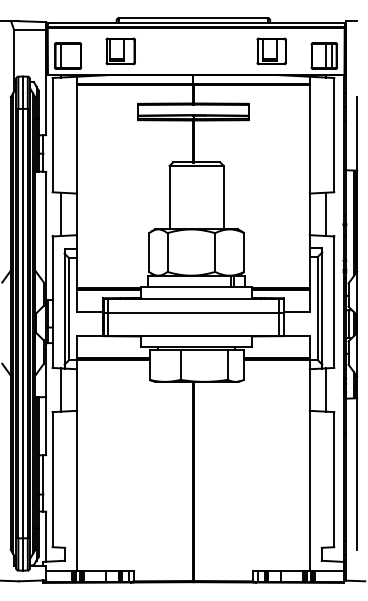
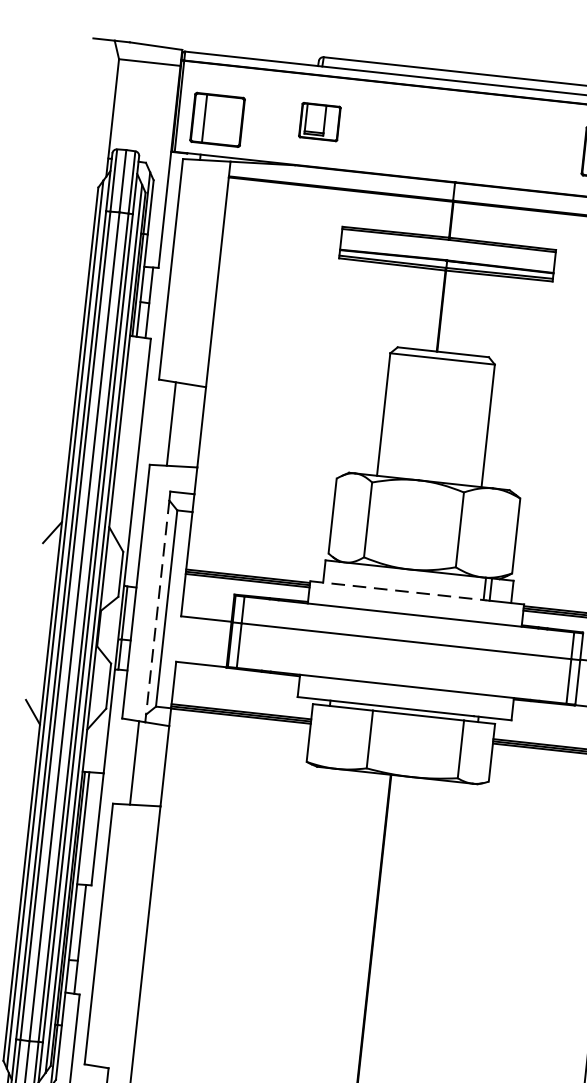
part: (120, 51) -> (319, 122), size x0.7
line: (186, 287) -> (397, 591), solid -> dashed
line: (64, 309) -> (157, 608), solid -> dashed

